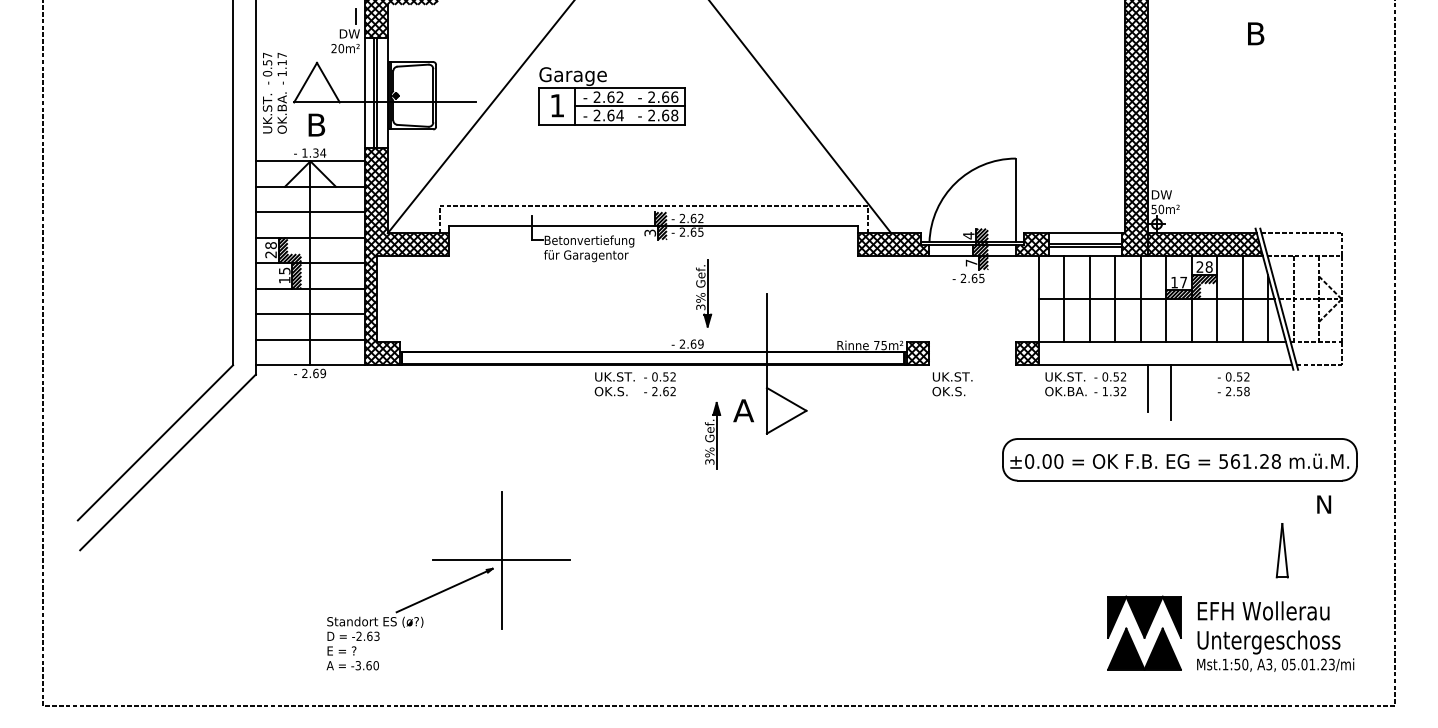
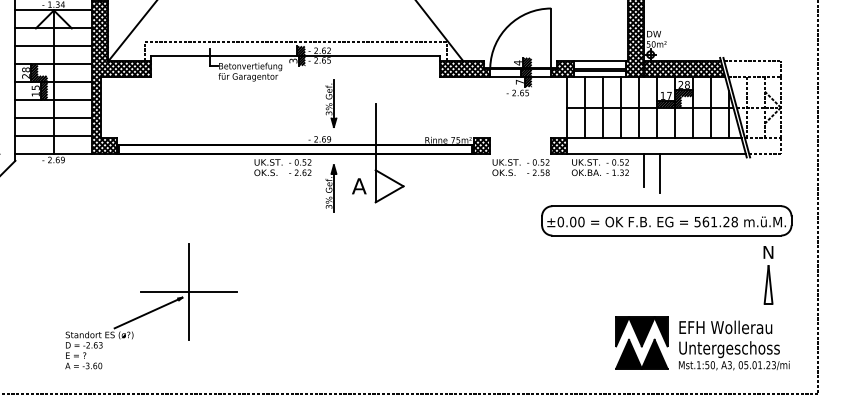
text: (1233, 384) -> (538, 167), moved
part: (713, 435) -> (331, 188), moved
part: (1281, 550) -> (767, 284), moved

